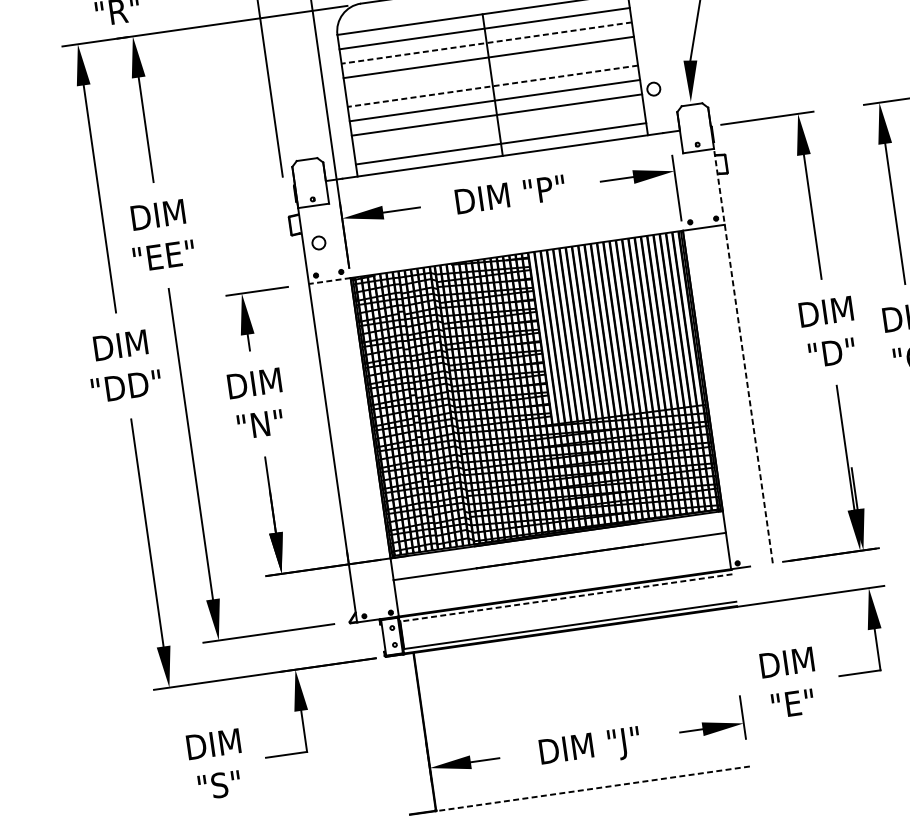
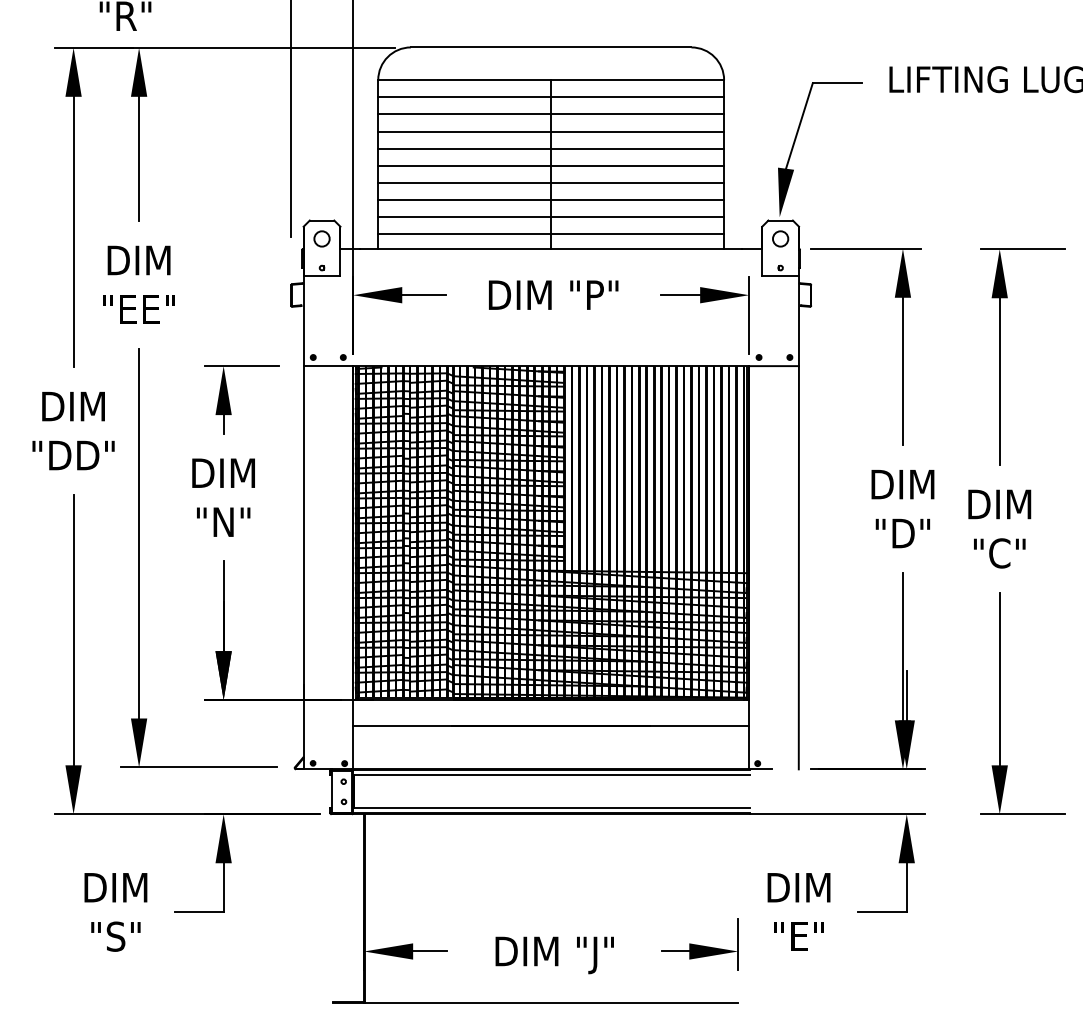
line: (487, 43) -> (551, 114), dashed -> solid
line: (491, 71) -> (551, 148), added
line: (493, 85) -> (551, 165), dashed -> solid
circle: (653, 88) -> (780, 238), moved
line: (499, 129) -> (551, 217), added
circle: (318, 242) -> (321, 238), moved
line: (329, 281) -> (328, 366), dashed -> solid
line: (743, 356) -> (798, 522), dashed -> solid
line: (565, 598) -> (550, 775), dashed -> solid
line: (593, 788) -> (551, 1002), dashed -> solid

